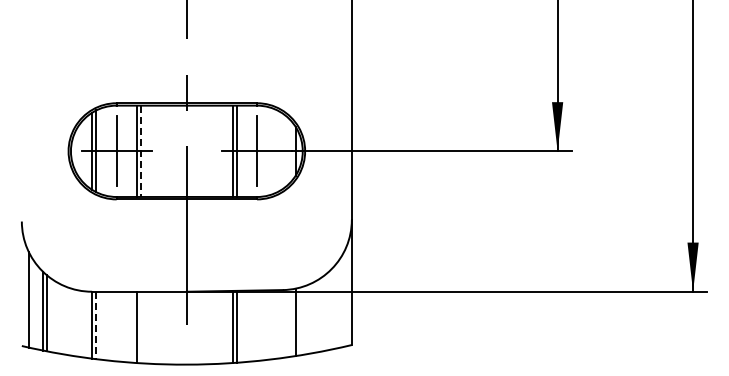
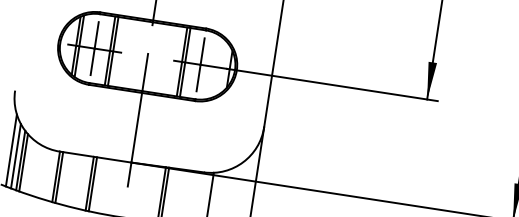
line: (141, 151) -> (113, 51), dashed -> solid
line: (35, 306) -> (15, 156), added
line: (96, 325) -> (59, 177), dashed -> solid
line: (141, 327) -> (93, 184), added

